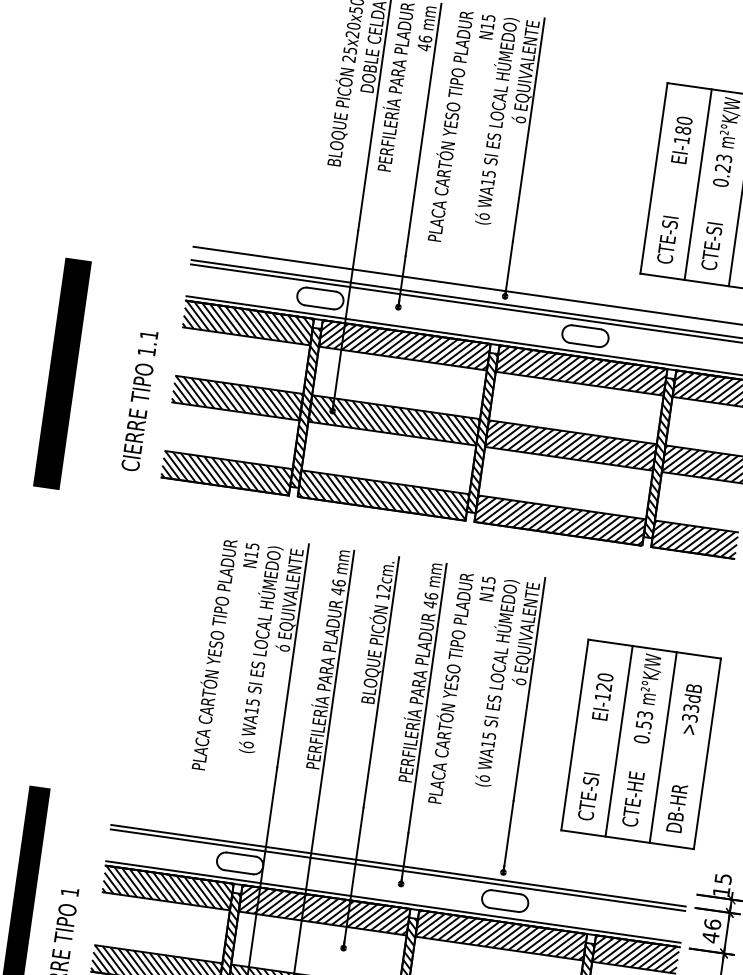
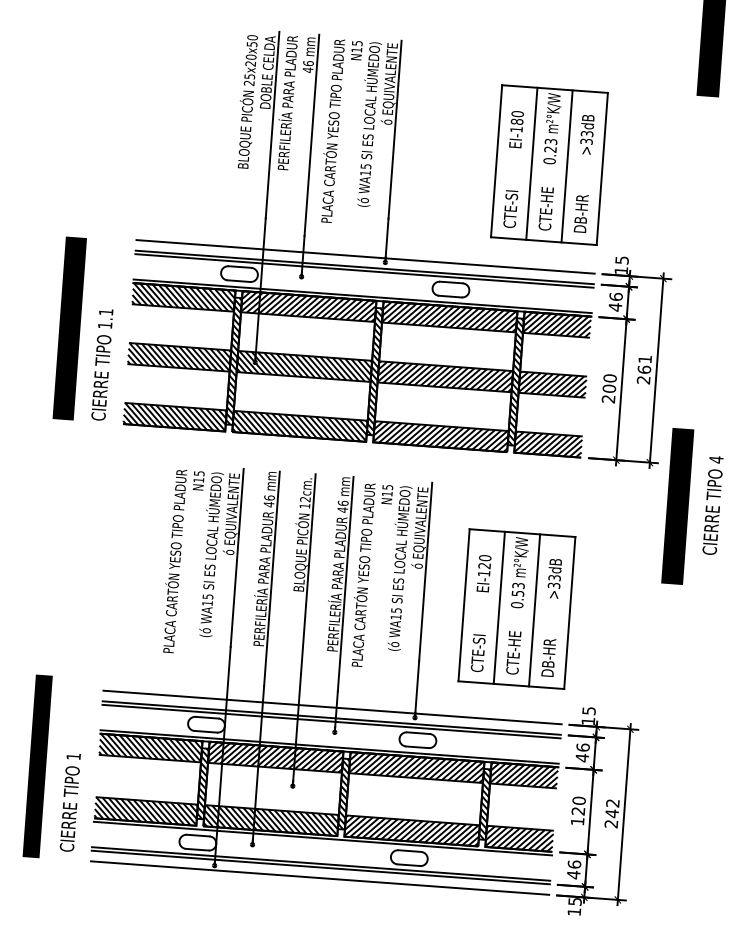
text: (714, 224) -> (546, 194), CTE-SI -> CTE-HE
line: (62, 373) -> (69, 328), moved
line: (400, 852) -> (332, 707), added

